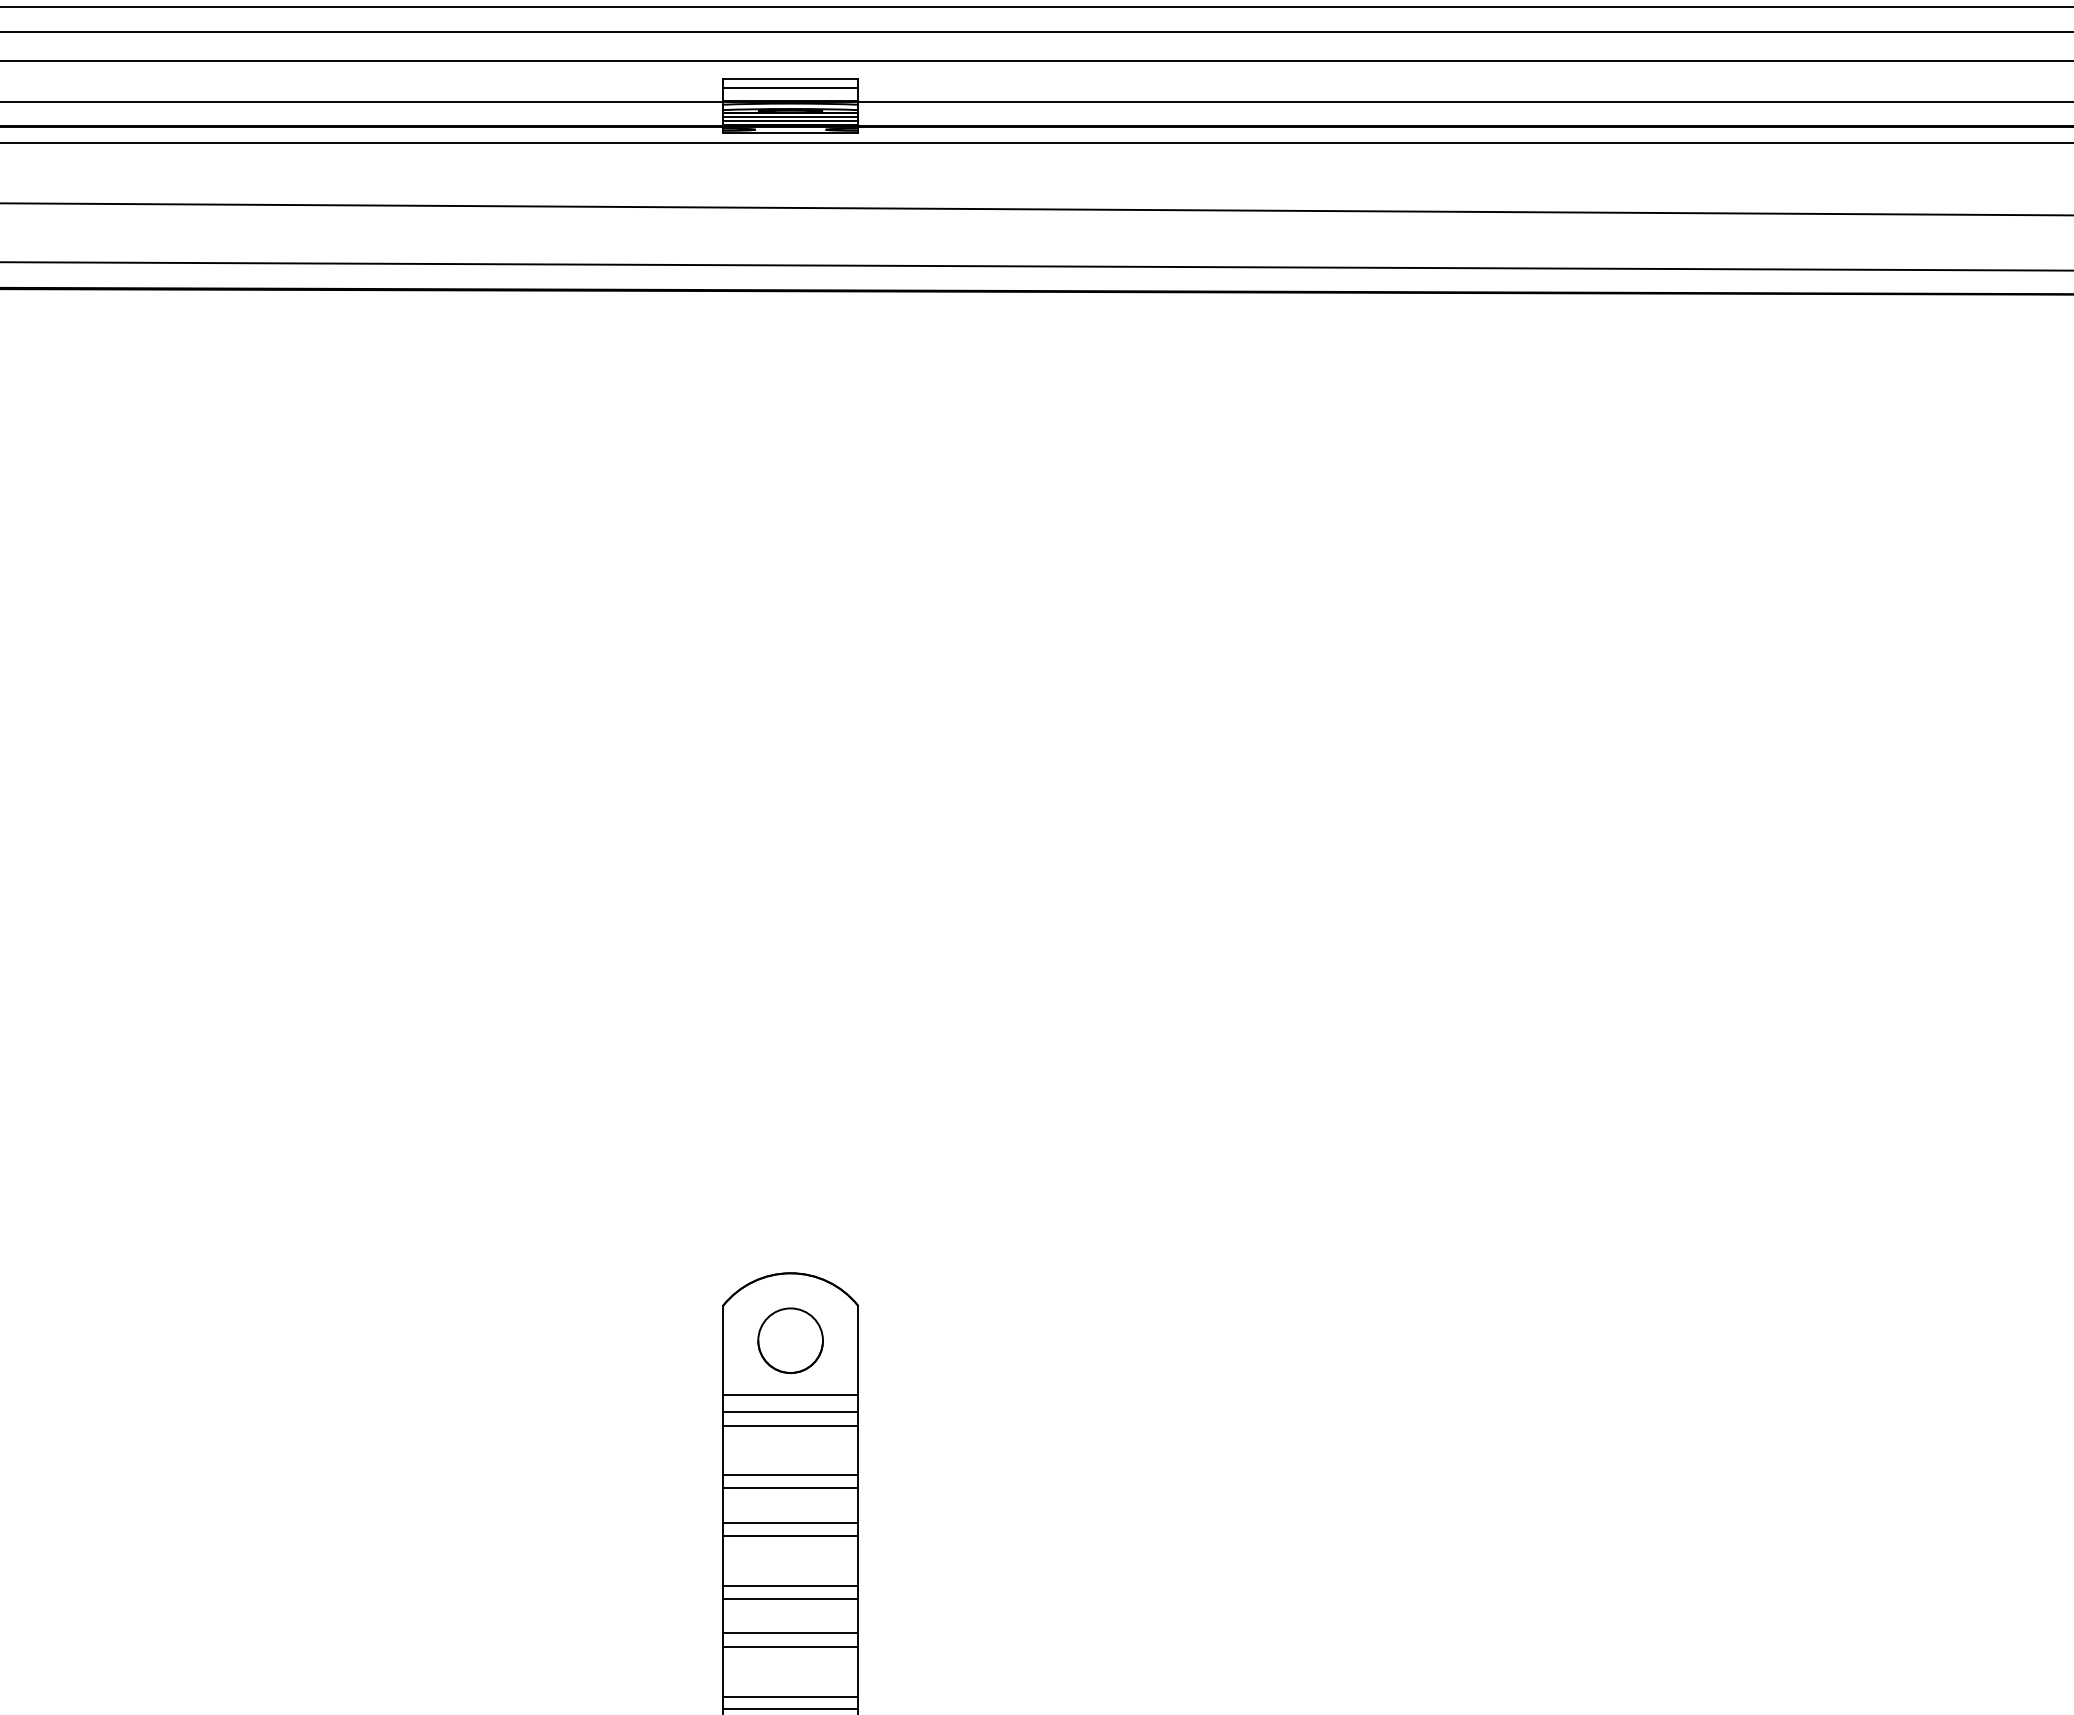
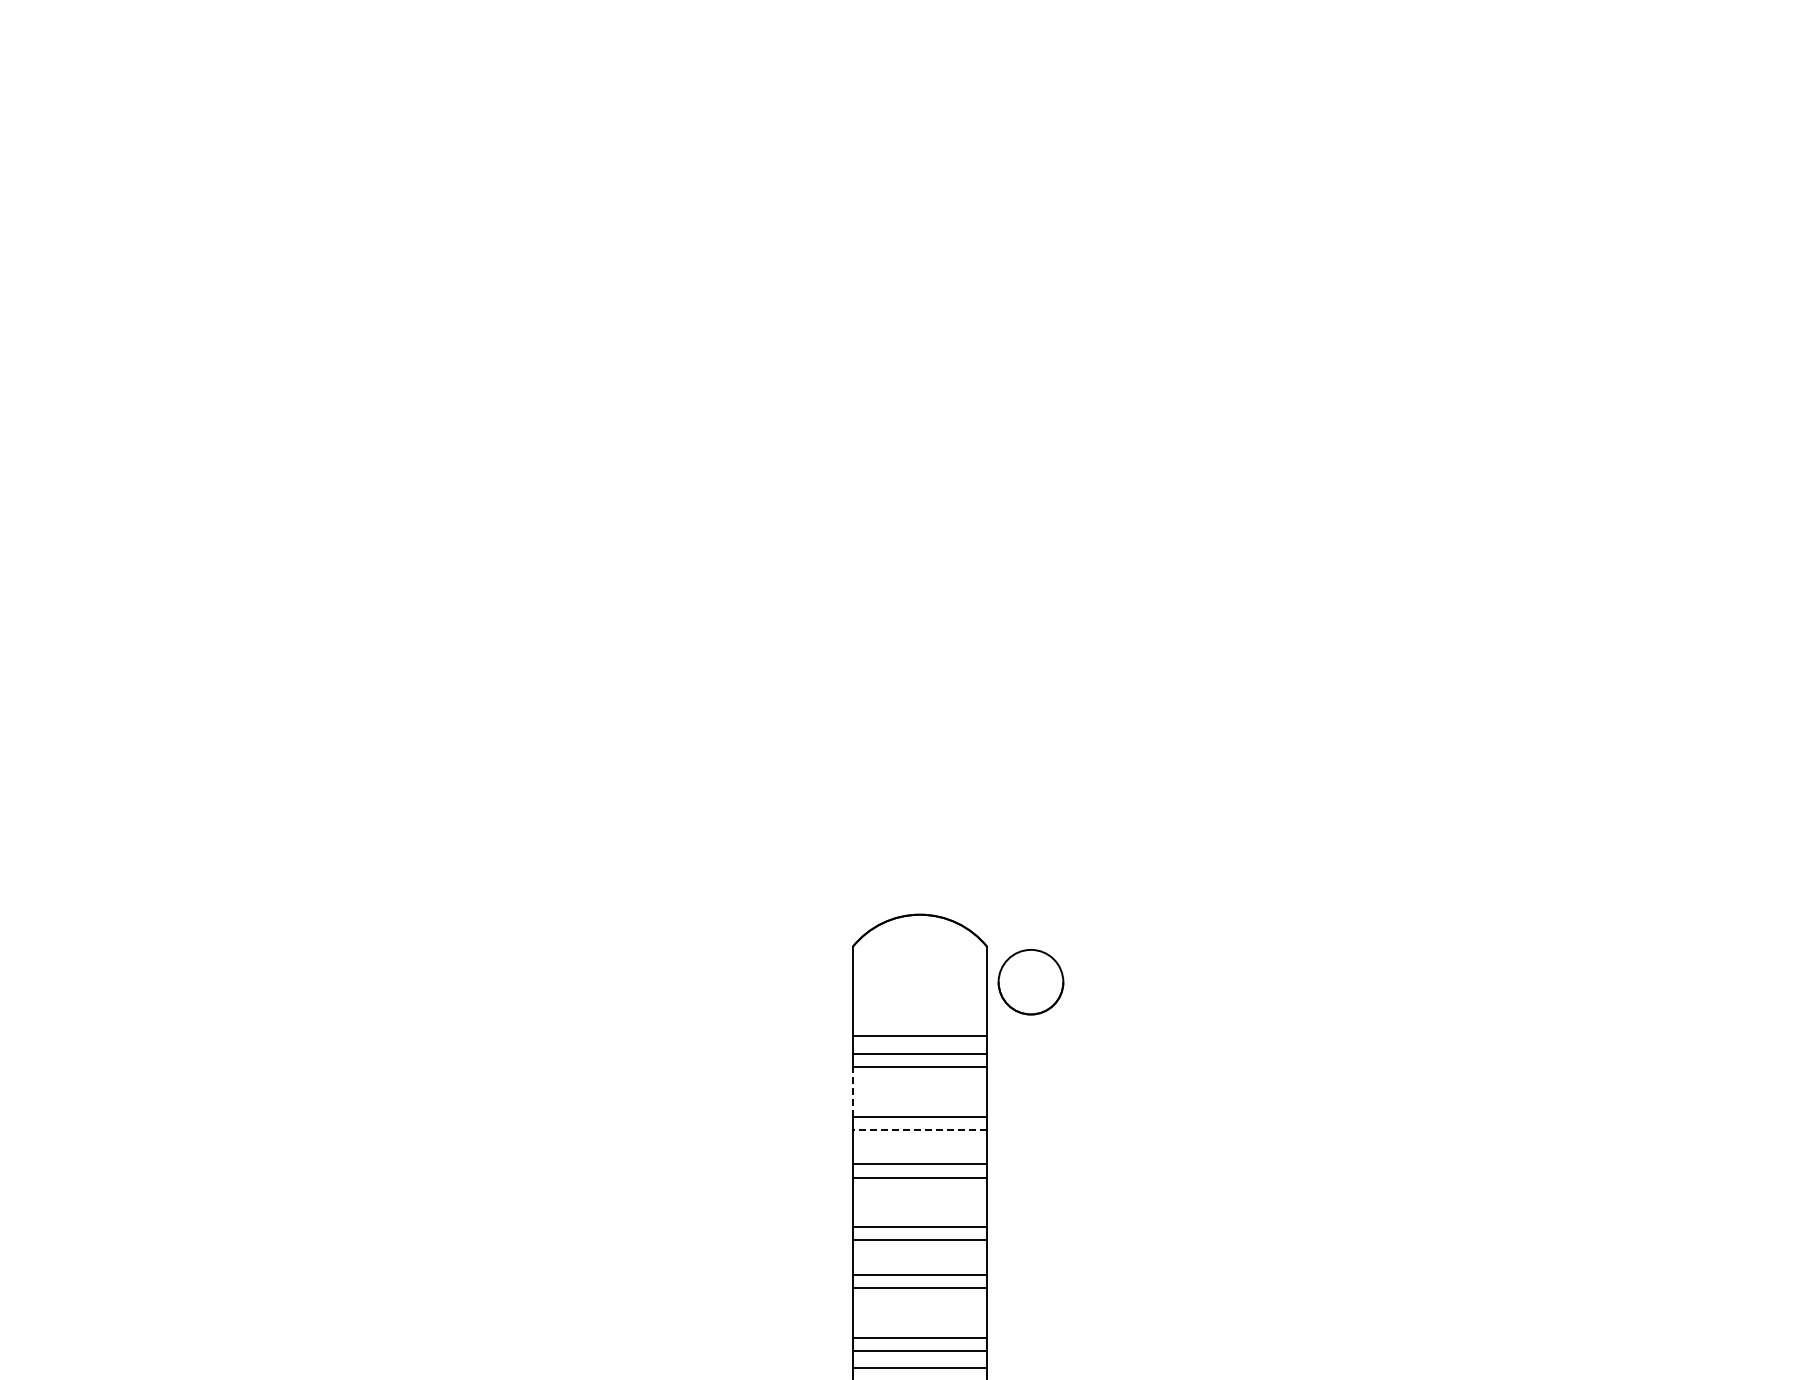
part: (790, 1340) -> (1030, 981), moved
line: (723, 1450) -> (852, 1091), solid -> dashed
line: (790, 1488) -> (919, 1129), solid -> dashed

